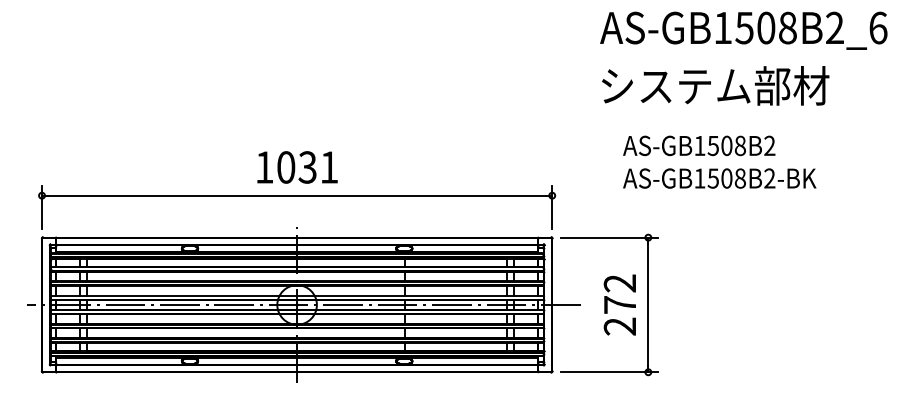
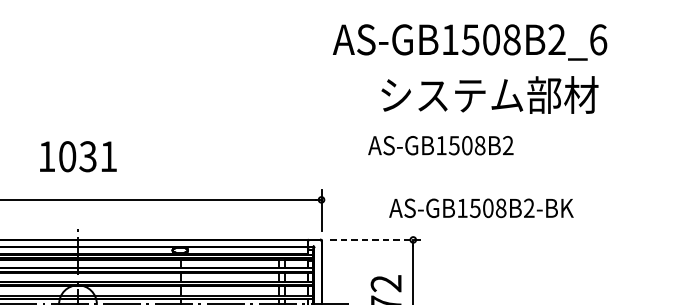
text: (743, 30) -> (469, 42), moved
text: (715, 85) -> (489, 94), moved
text: (699, 145) -> (441, 145), moved
text: (297, 167) -> (78, 156), moved
text: (719, 178) -> (481, 208), moved
line: (609, 237) -> (376, 239), solid -> dashed

